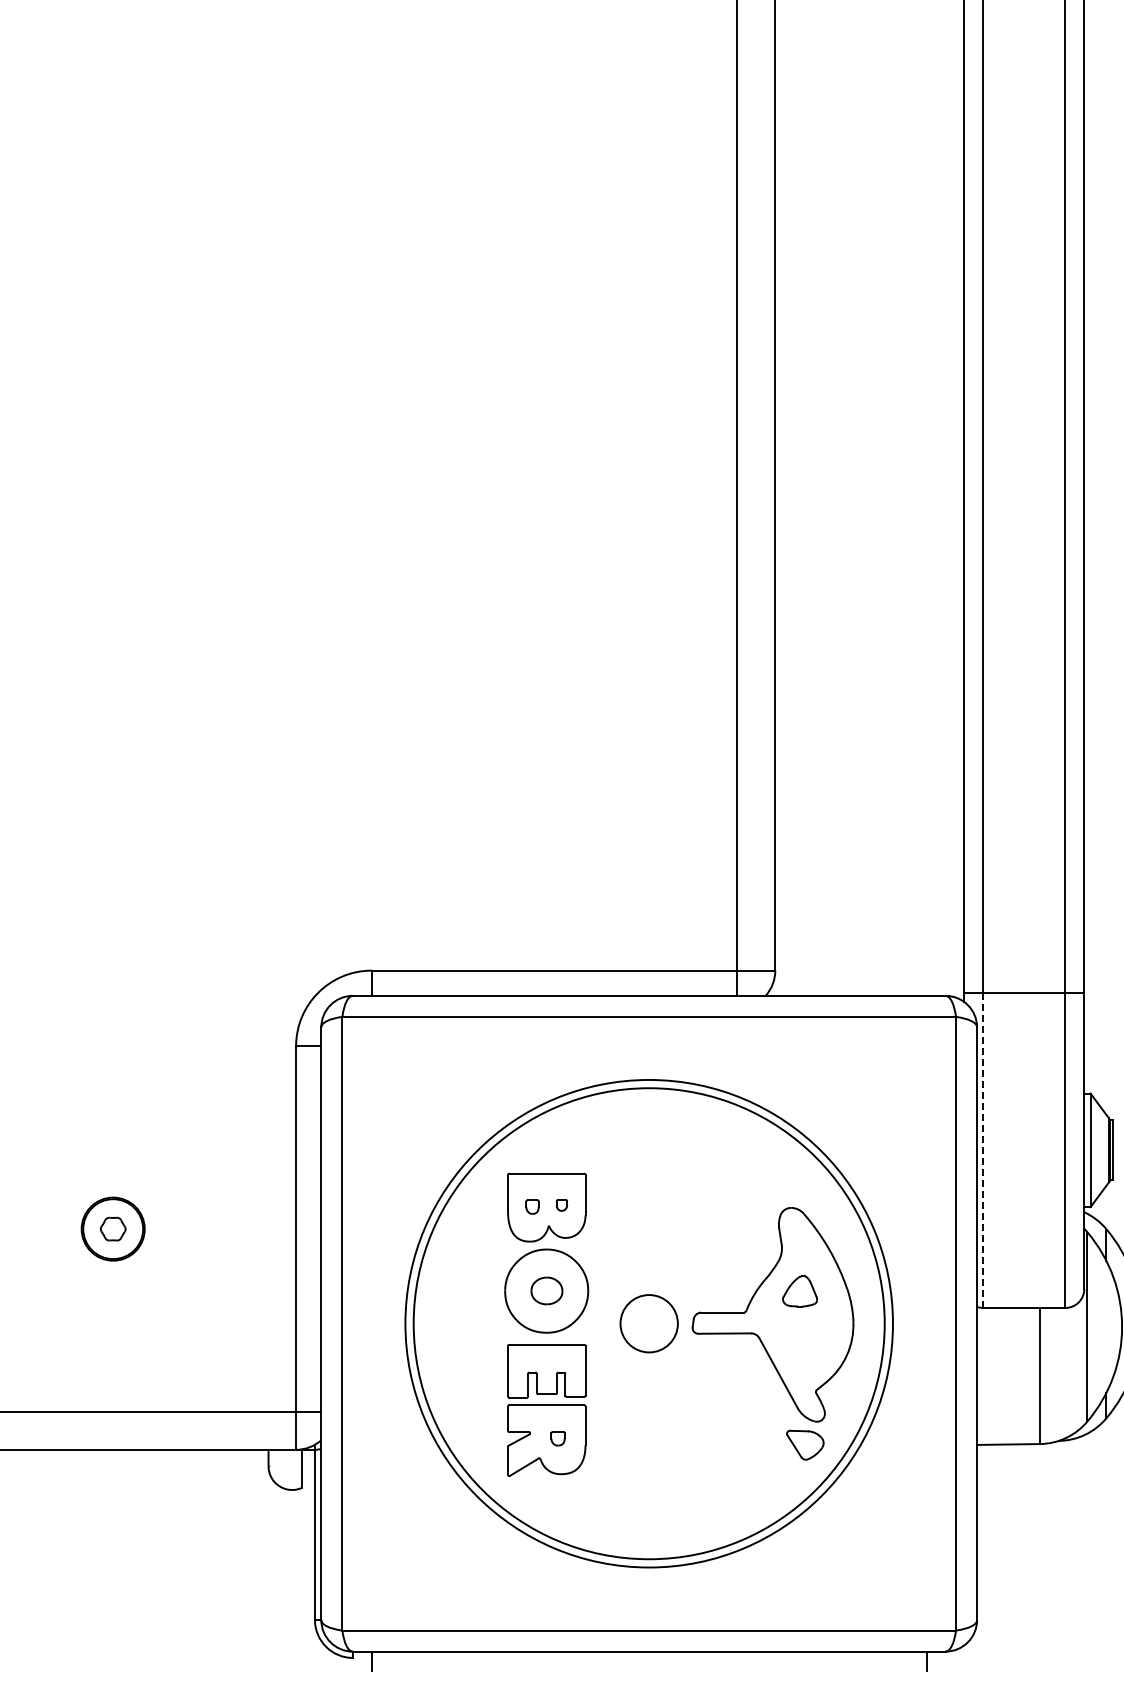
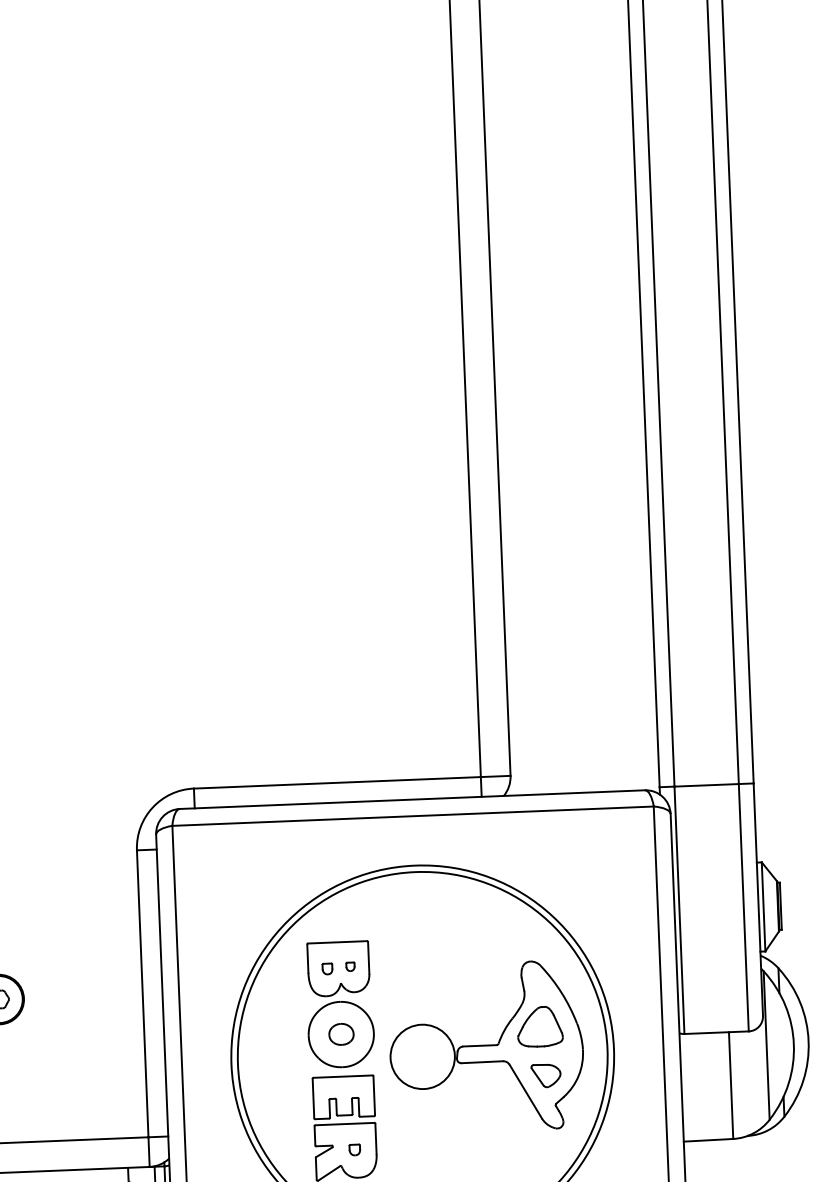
line: (983, 1150) -> (679, 910), dashed -> solid
part: (799, 1291) -> (539, 1026), size x1.67
circle: (649, 1323) -> (422, 1056), size x1.43
part: (805, 1444) -> (546, 1075), moved

